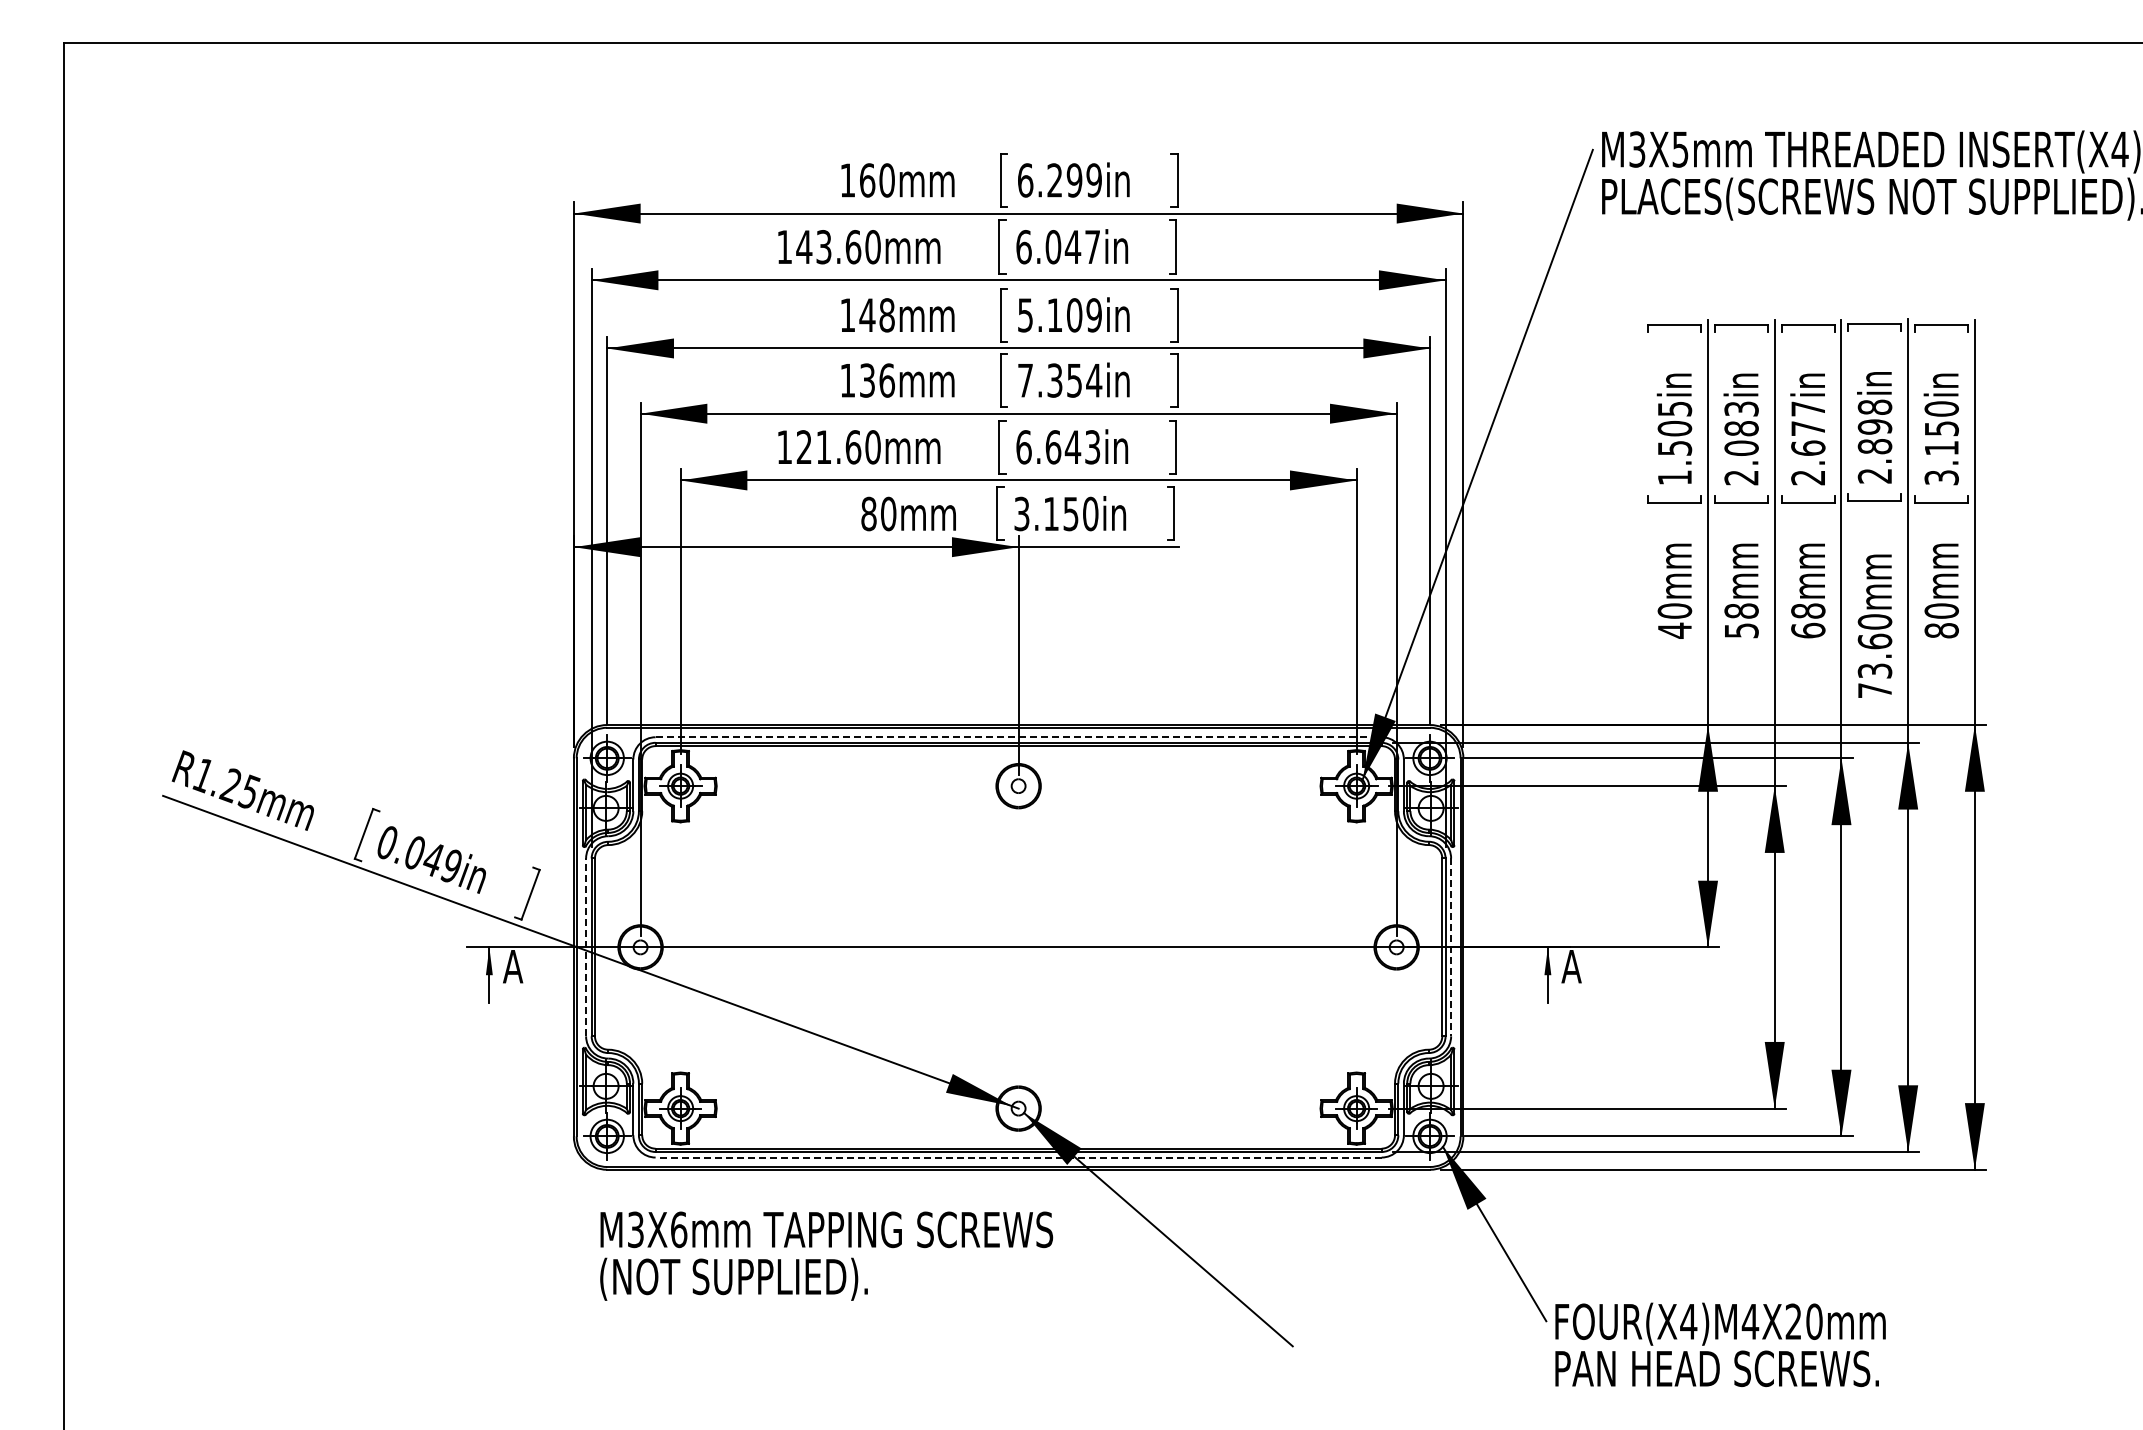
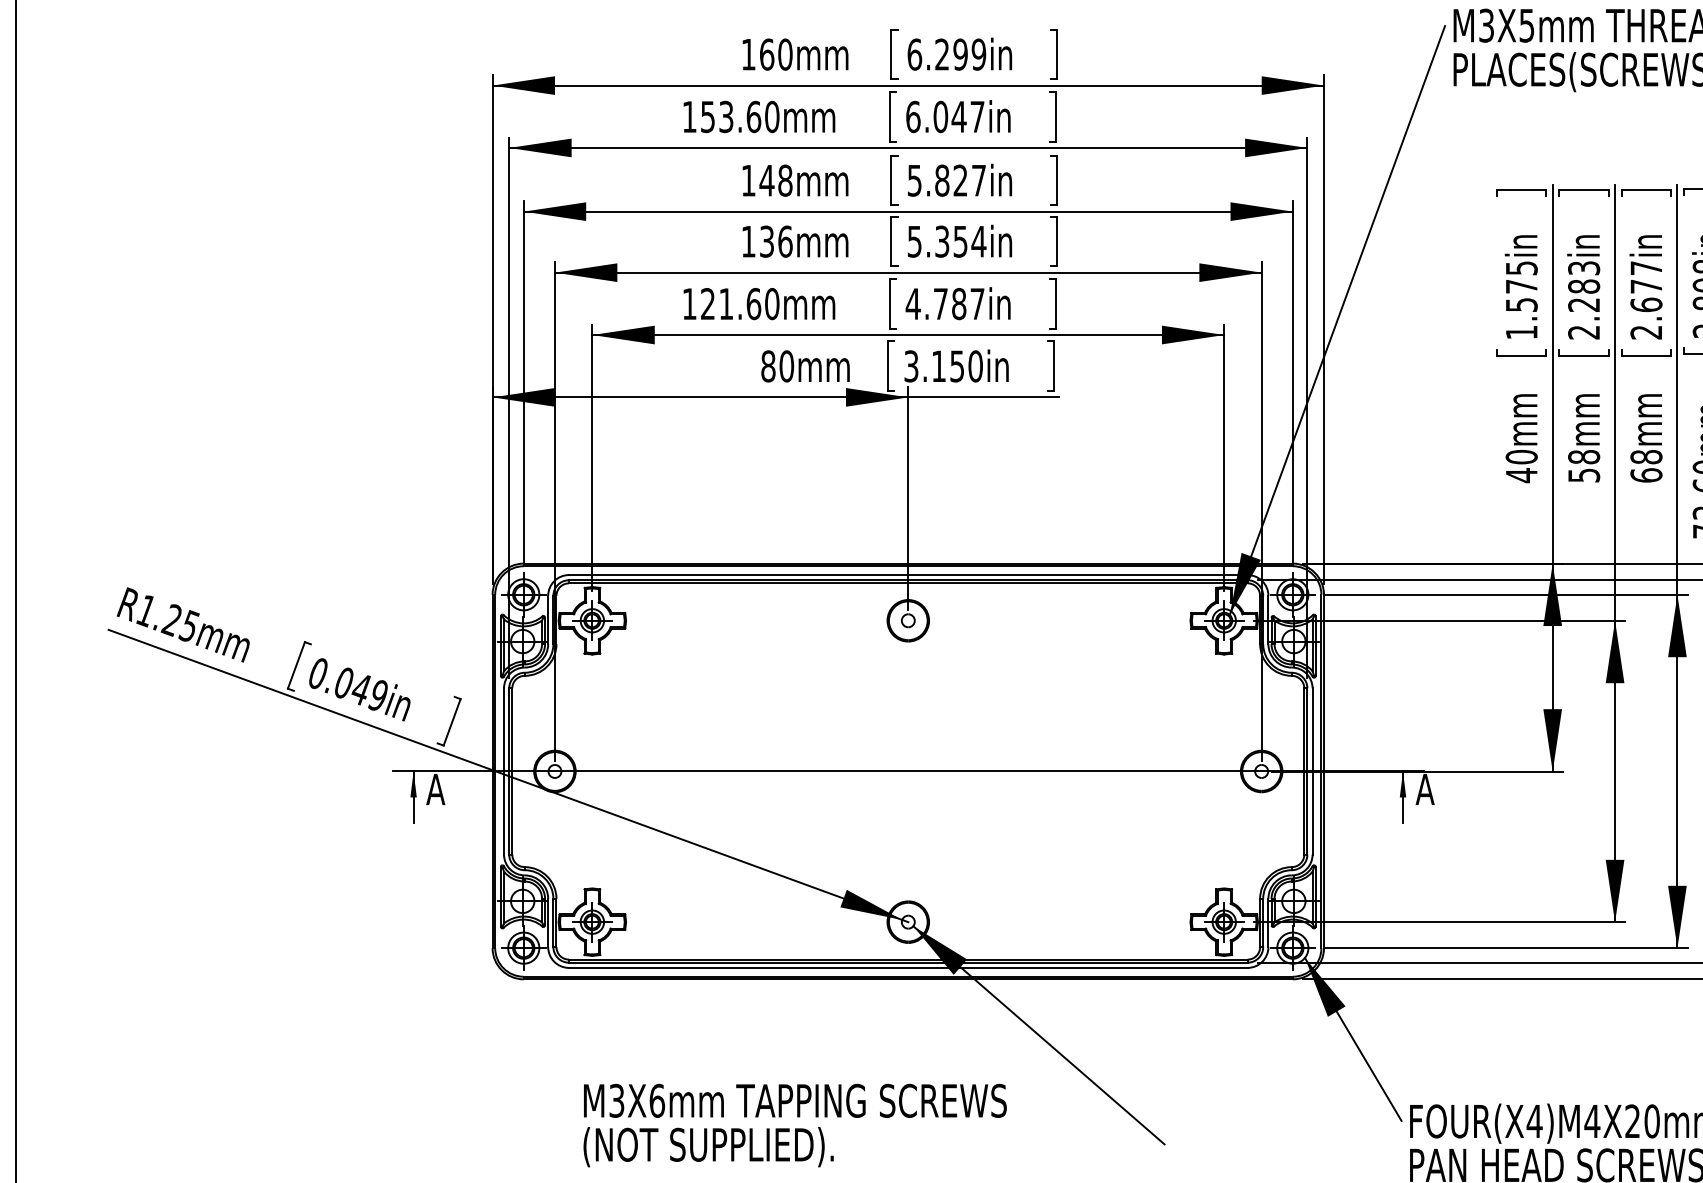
text: (804, 247) -> (708, 117), 143.60mm -> 153.60mm
text: (1074, 315) -> (960, 180), 5.109in -> 5.827in
text: (1025, 380) -> (914, 241), 7.354in -> 5.354in
text: (1674, 428) -> (1521, 286), 1.505in -> 1.575in
text: (1057, 447) -> (944, 304), 6.643in -> 4.787in
text: (1741, 447) -> (1583, 304), 2.083in -> 2.283in
line: (1019, 737) -> (909, 575), dashed -> solid
line: (586, 947) -> (504, 771), dashed -> solid
line: (1451, 947) -> (1312, 771), dashed -> solid
line: (1018, 1157) -> (908, 967), dashed -> solid
text: (826, 1255) -> (795, 1124), moved

